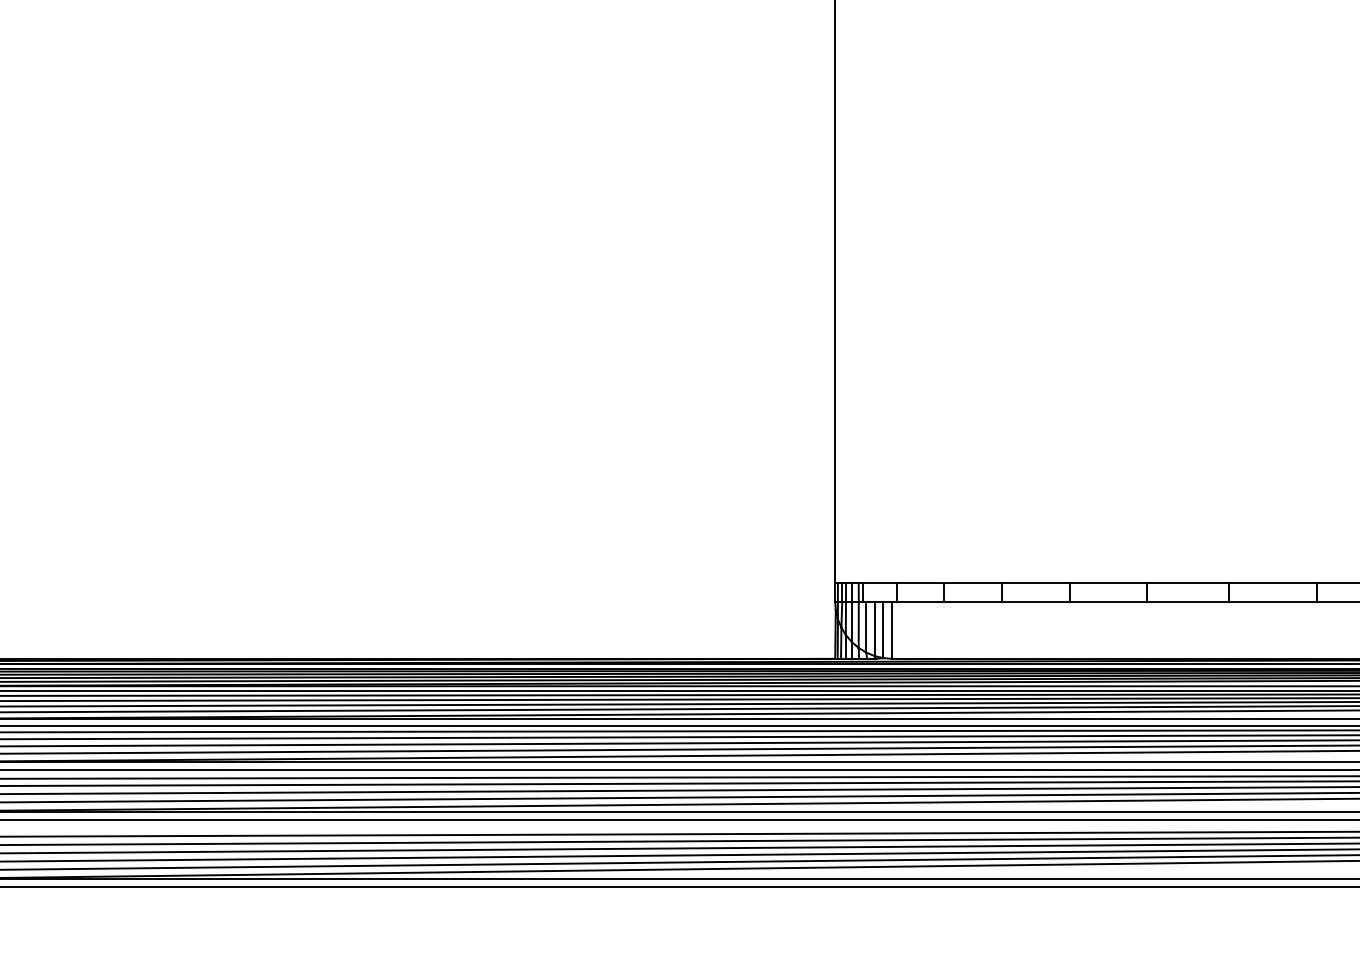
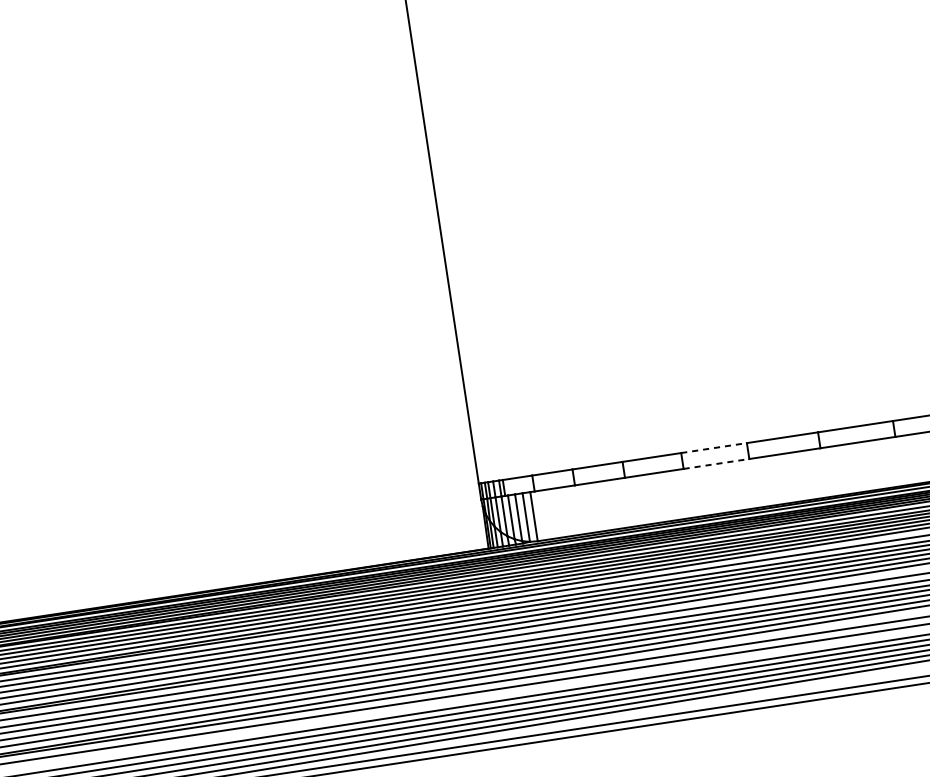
line: (1109, 583) -> (714, 448), solid -> dashed
line: (1109, 601) -> (717, 463), solid -> dashed

